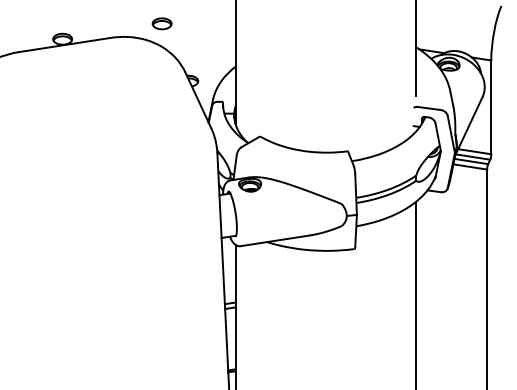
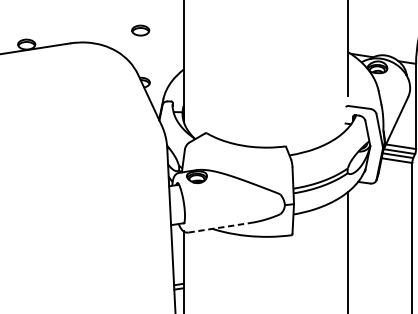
part: (161, 23) -> (140, 30), moved
line: (275, 240) -> (220, 227), solid -> dashed

